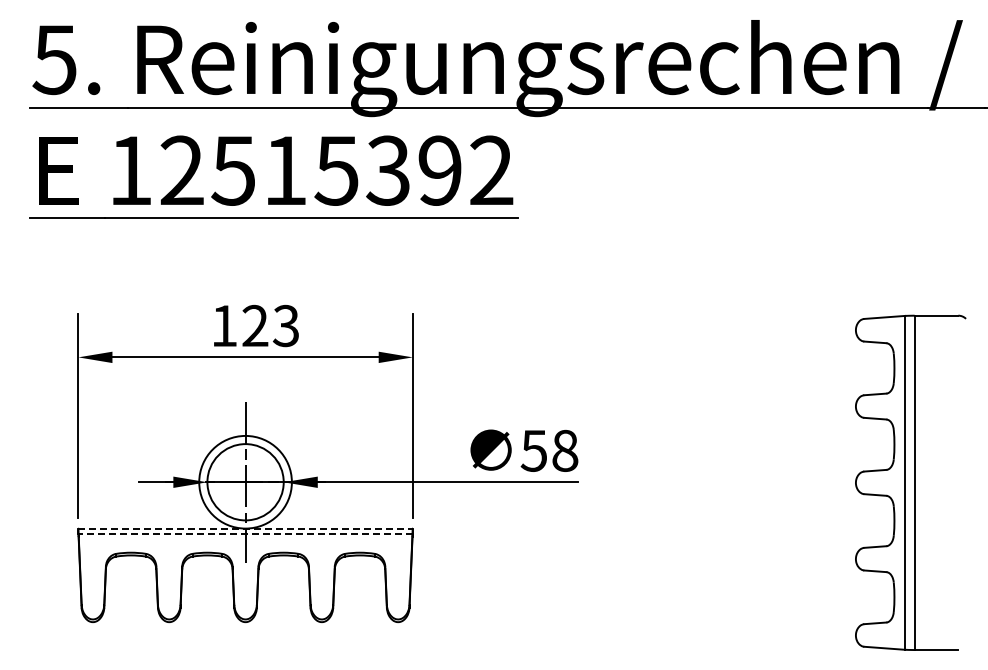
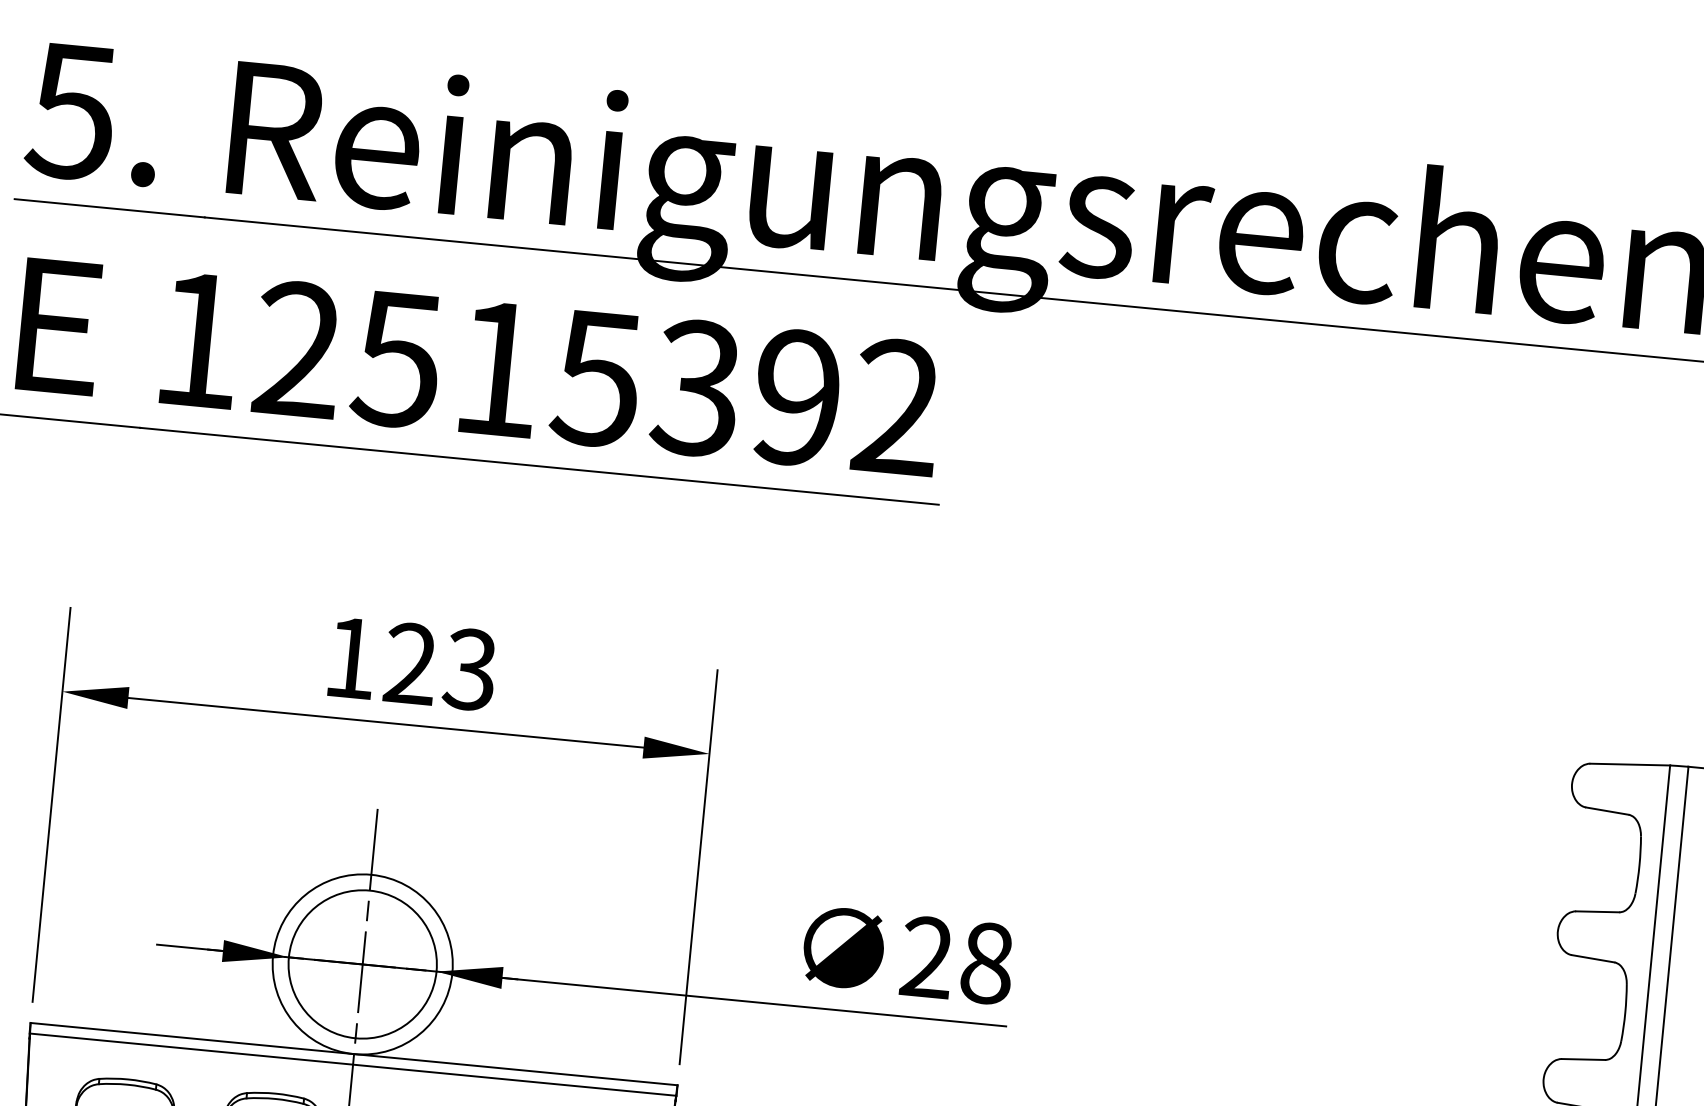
text: (533, 450) -> (925, 956), 58 -> 28
line: (246, 528) -> (355, 1054), dashed -> solid
line: (245, 534) -> (352, 1065), dashed -> solid

